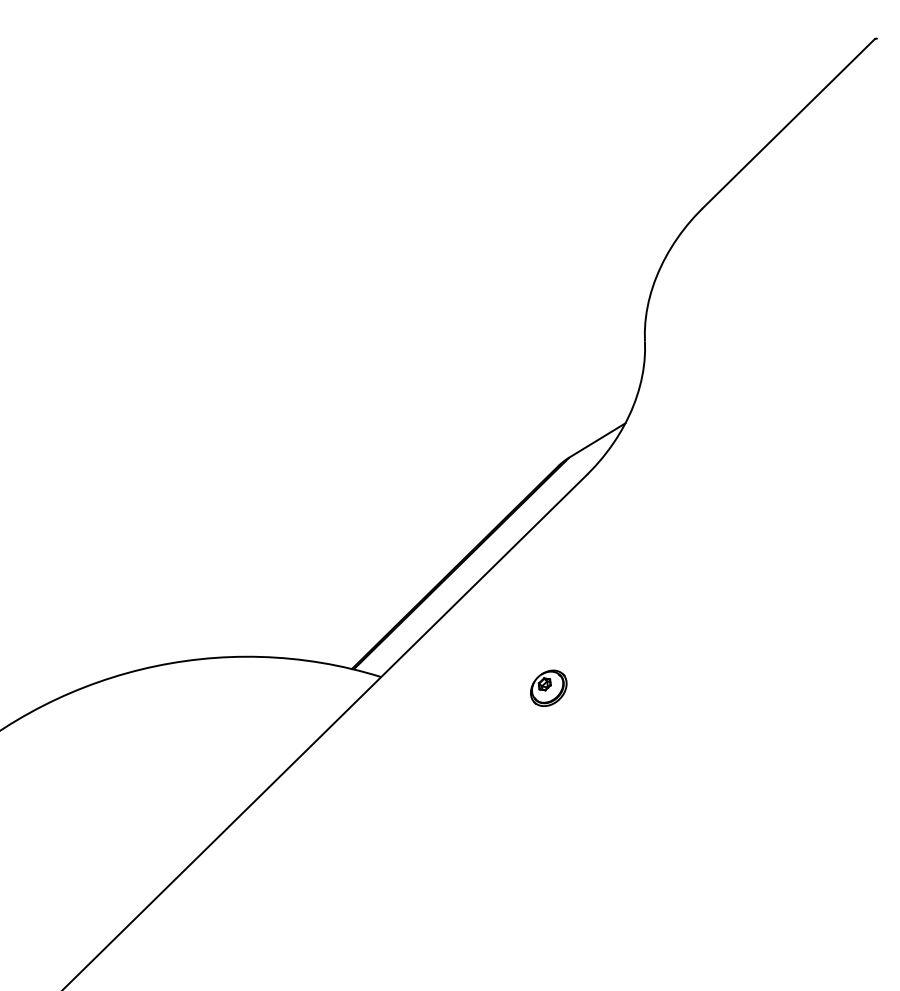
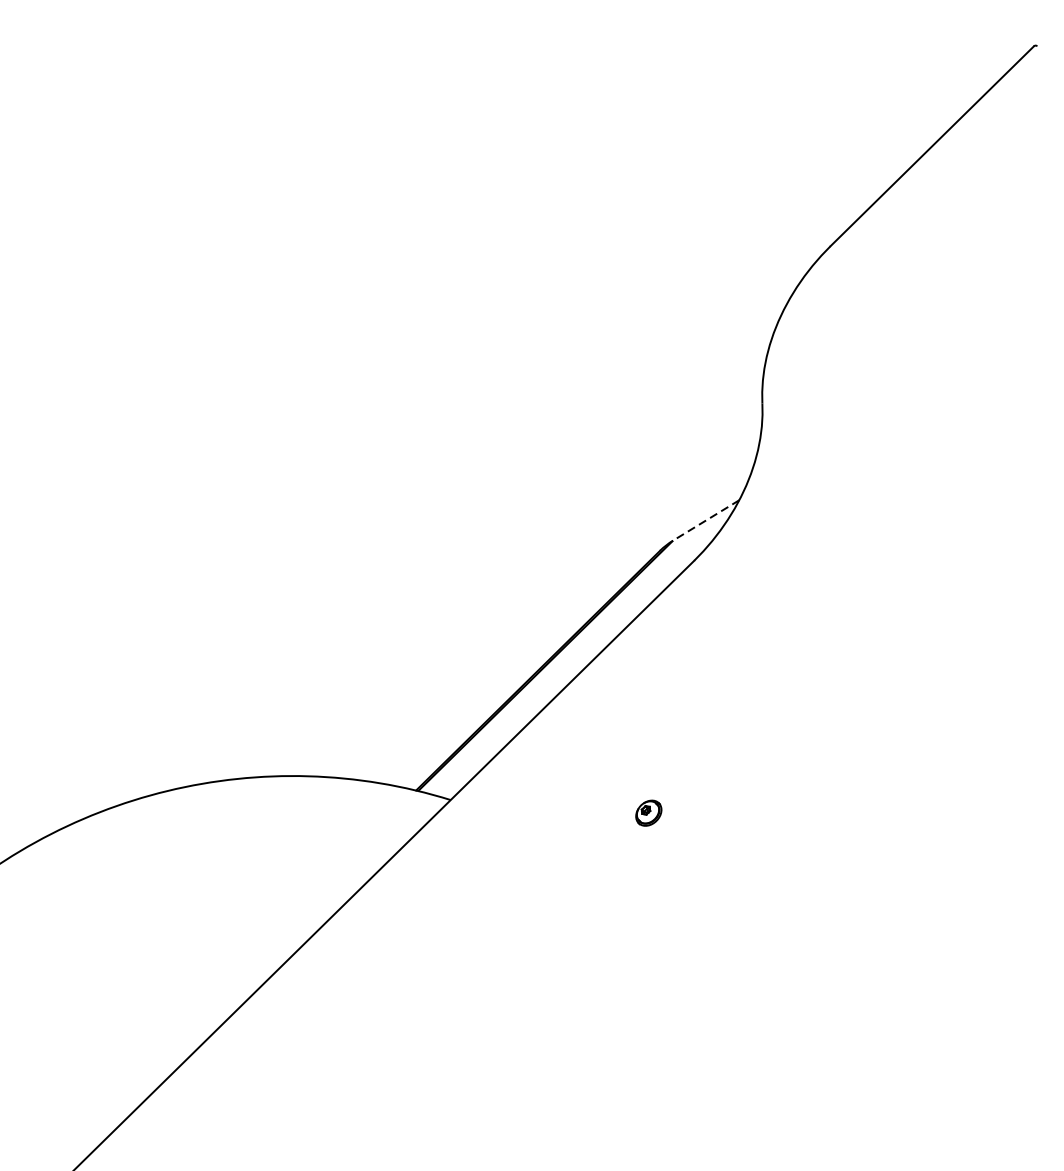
line: (597, 440) -> (706, 520), solid -> dashed
part: (548, 687) -> (648, 812), size x0.6

